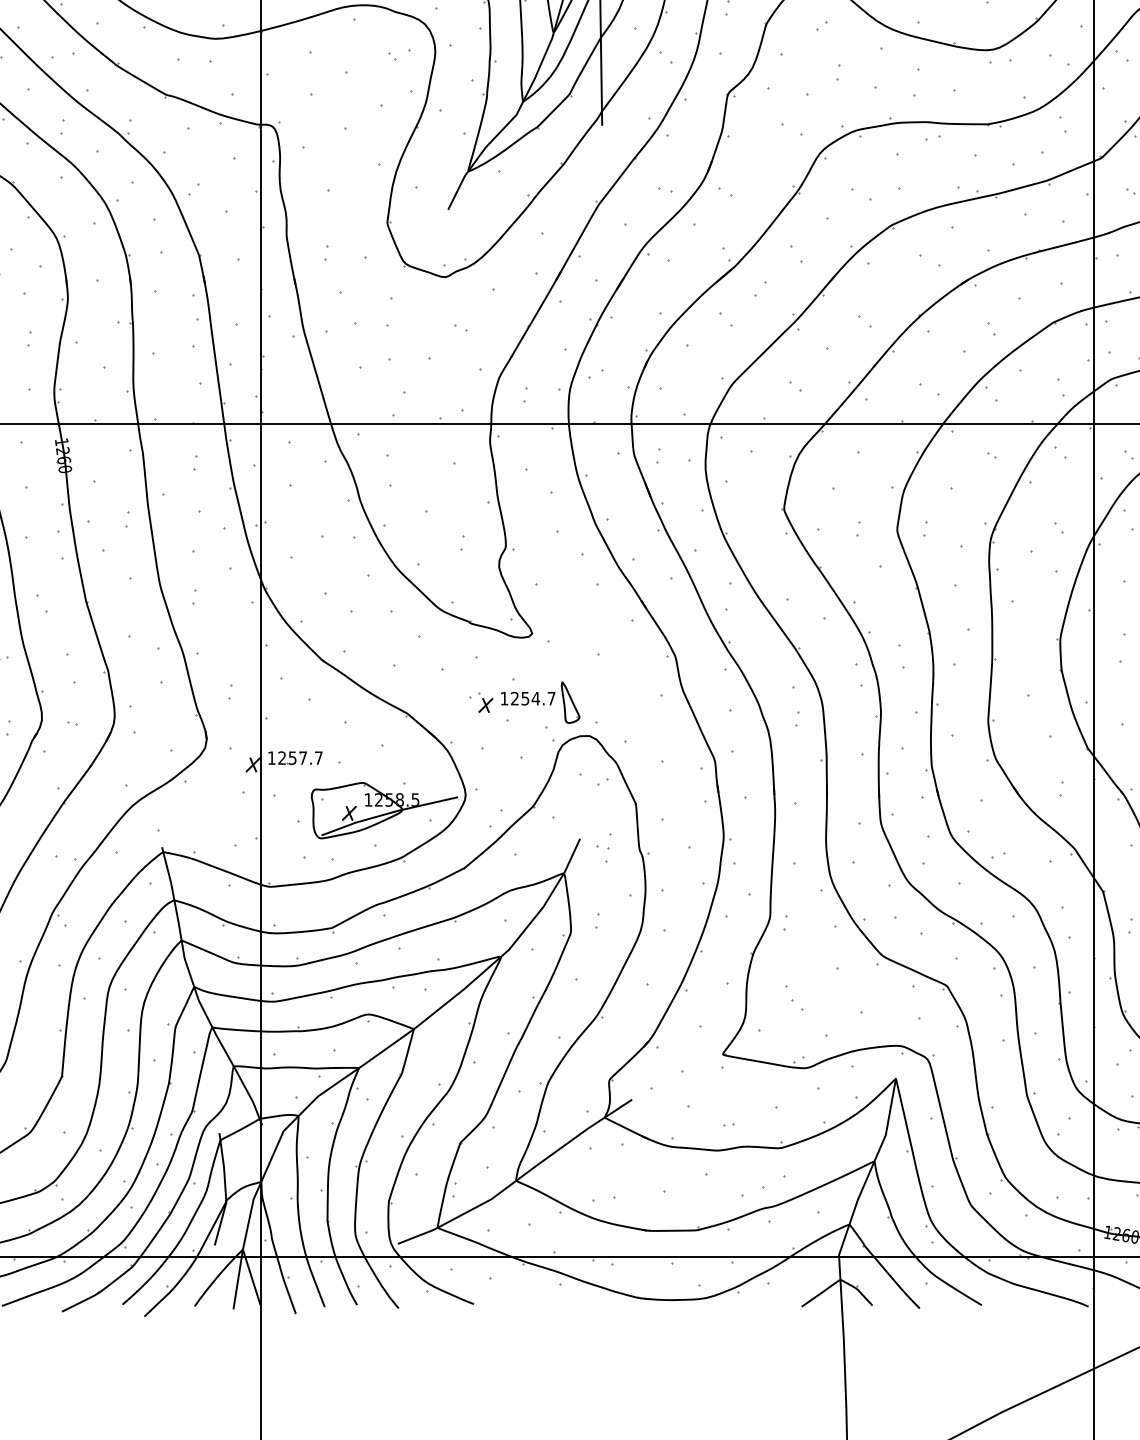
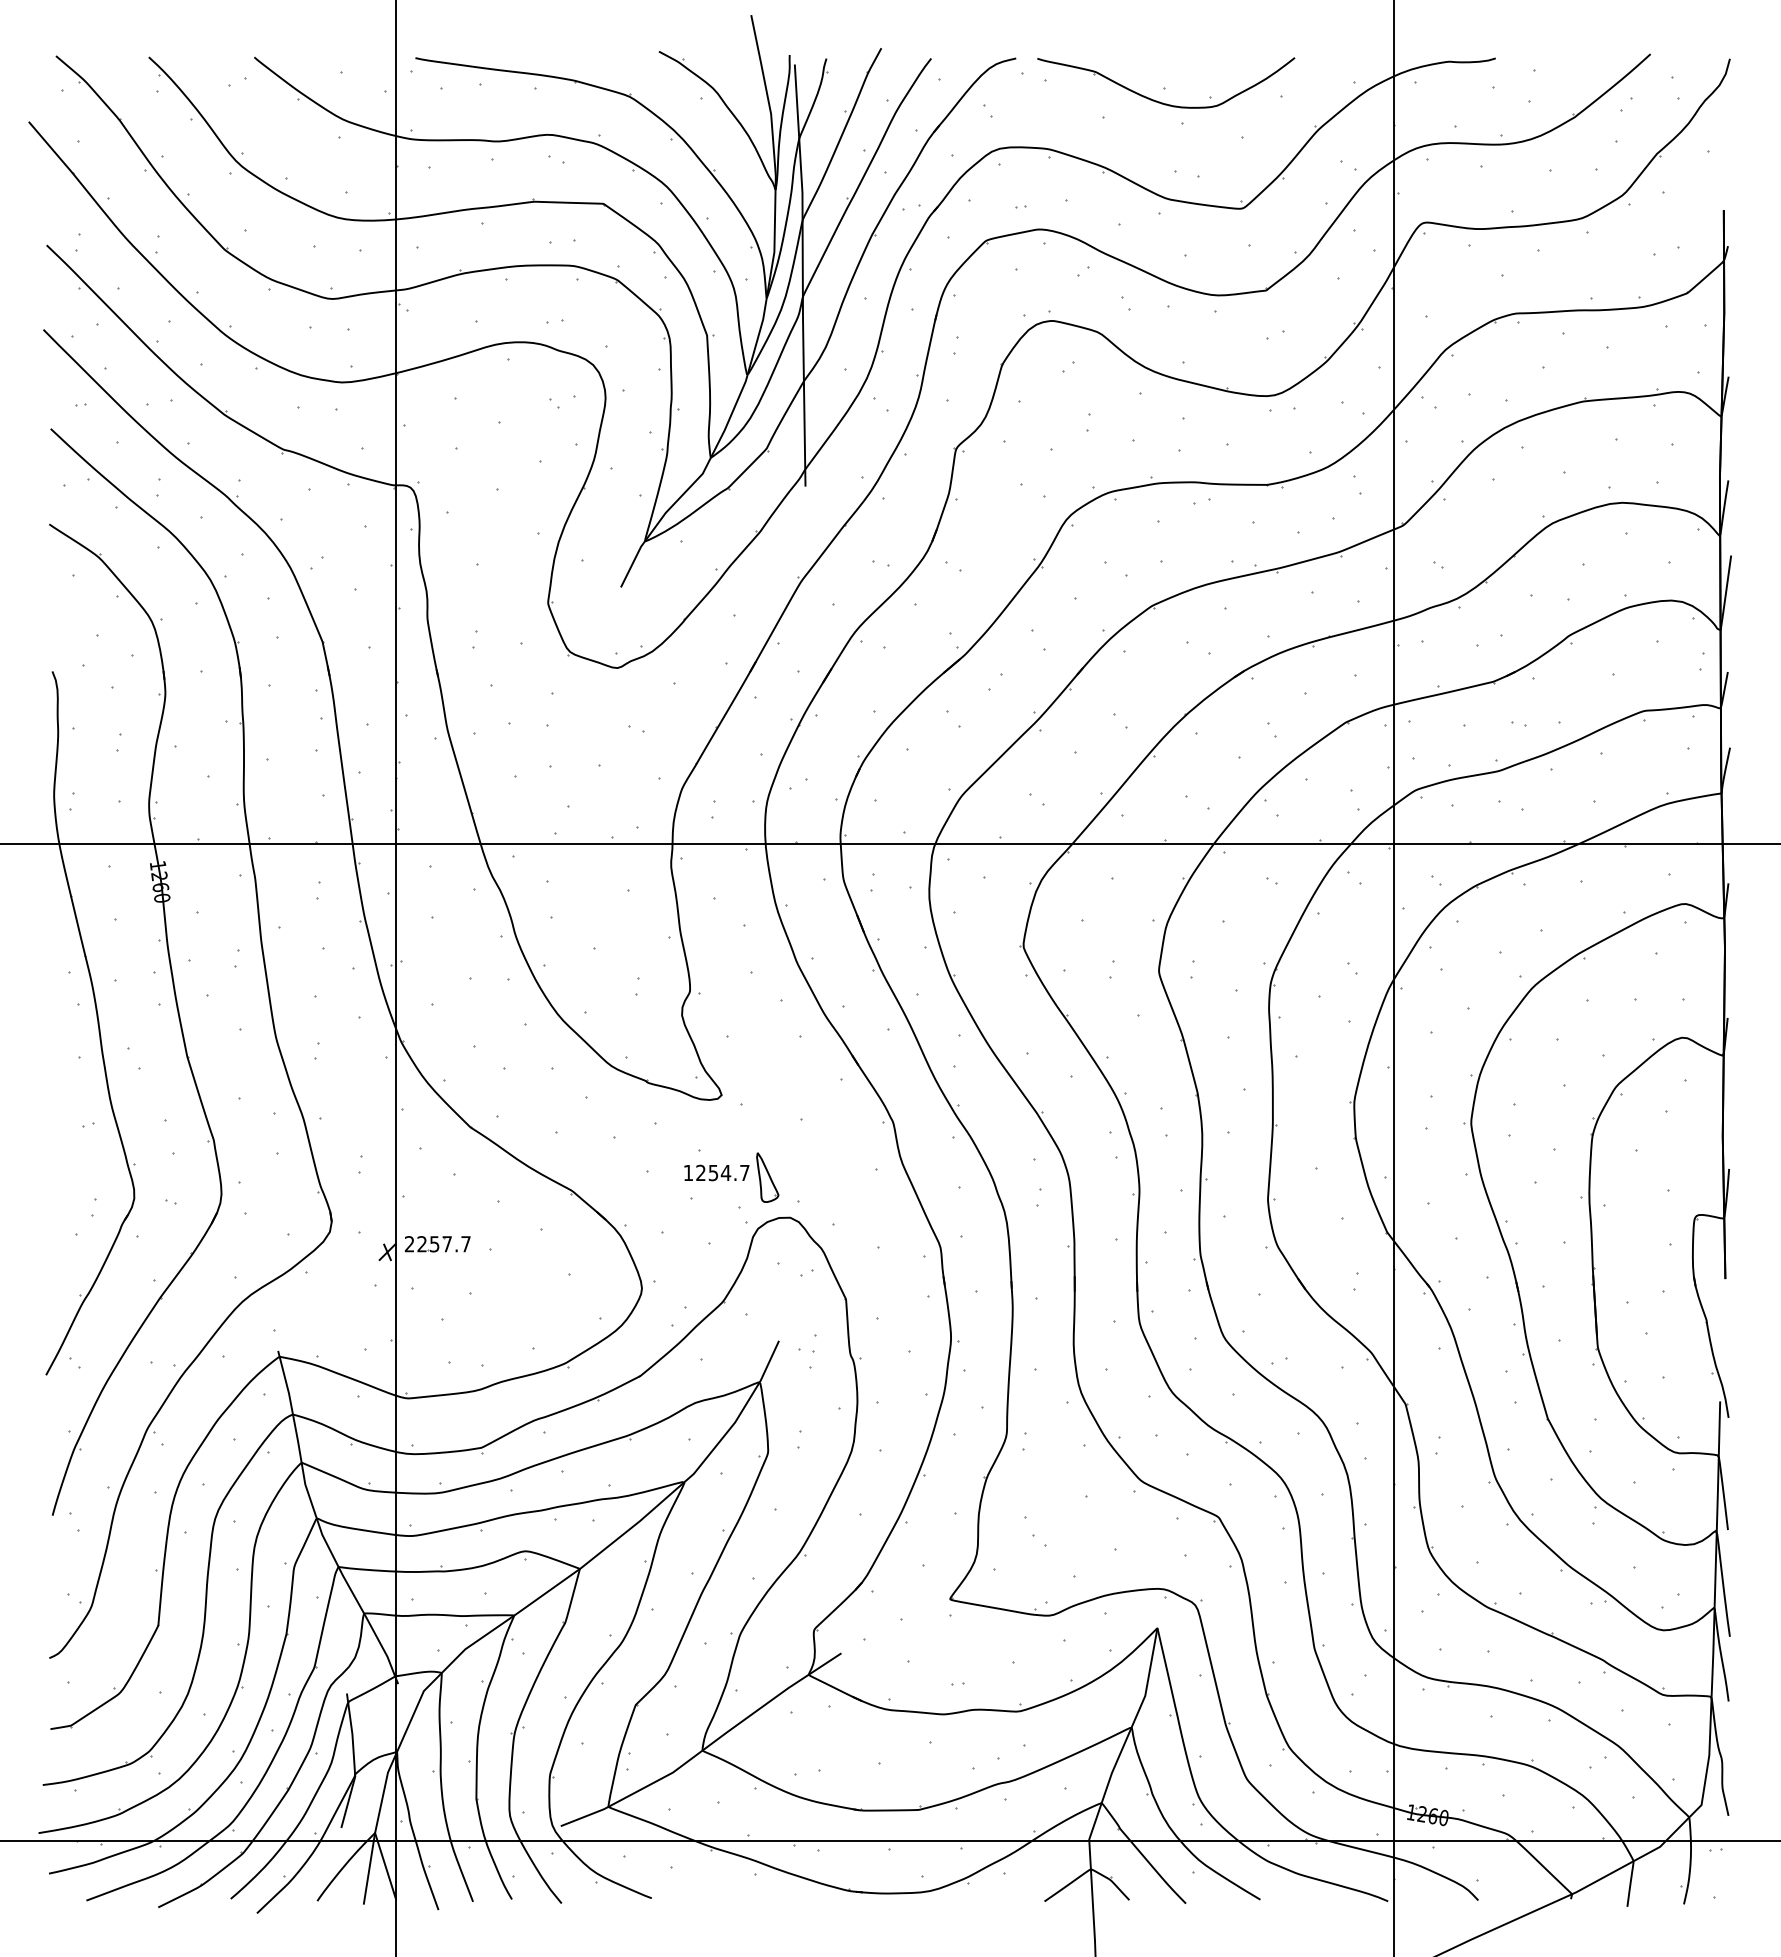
part: (485, 702) -> (665, 1177), removed
text: (271, 758) -> (409, 1244), 1257.7 -> 2257.7
part: (384, 810) -> (544, 1307), removed

